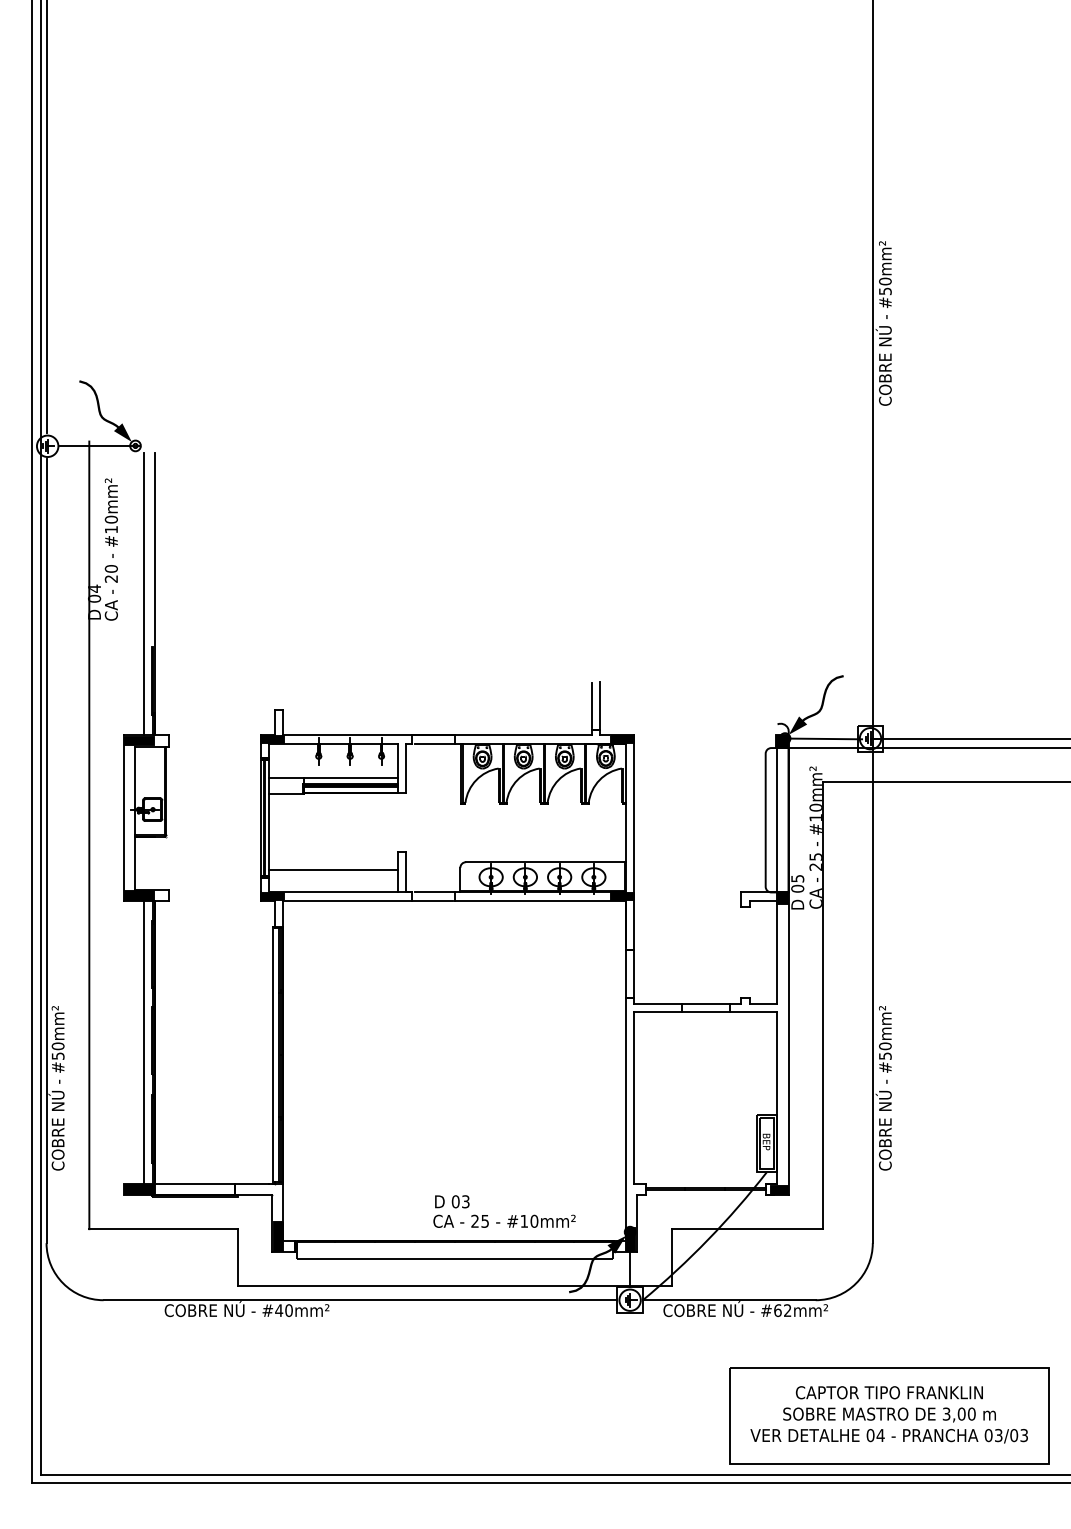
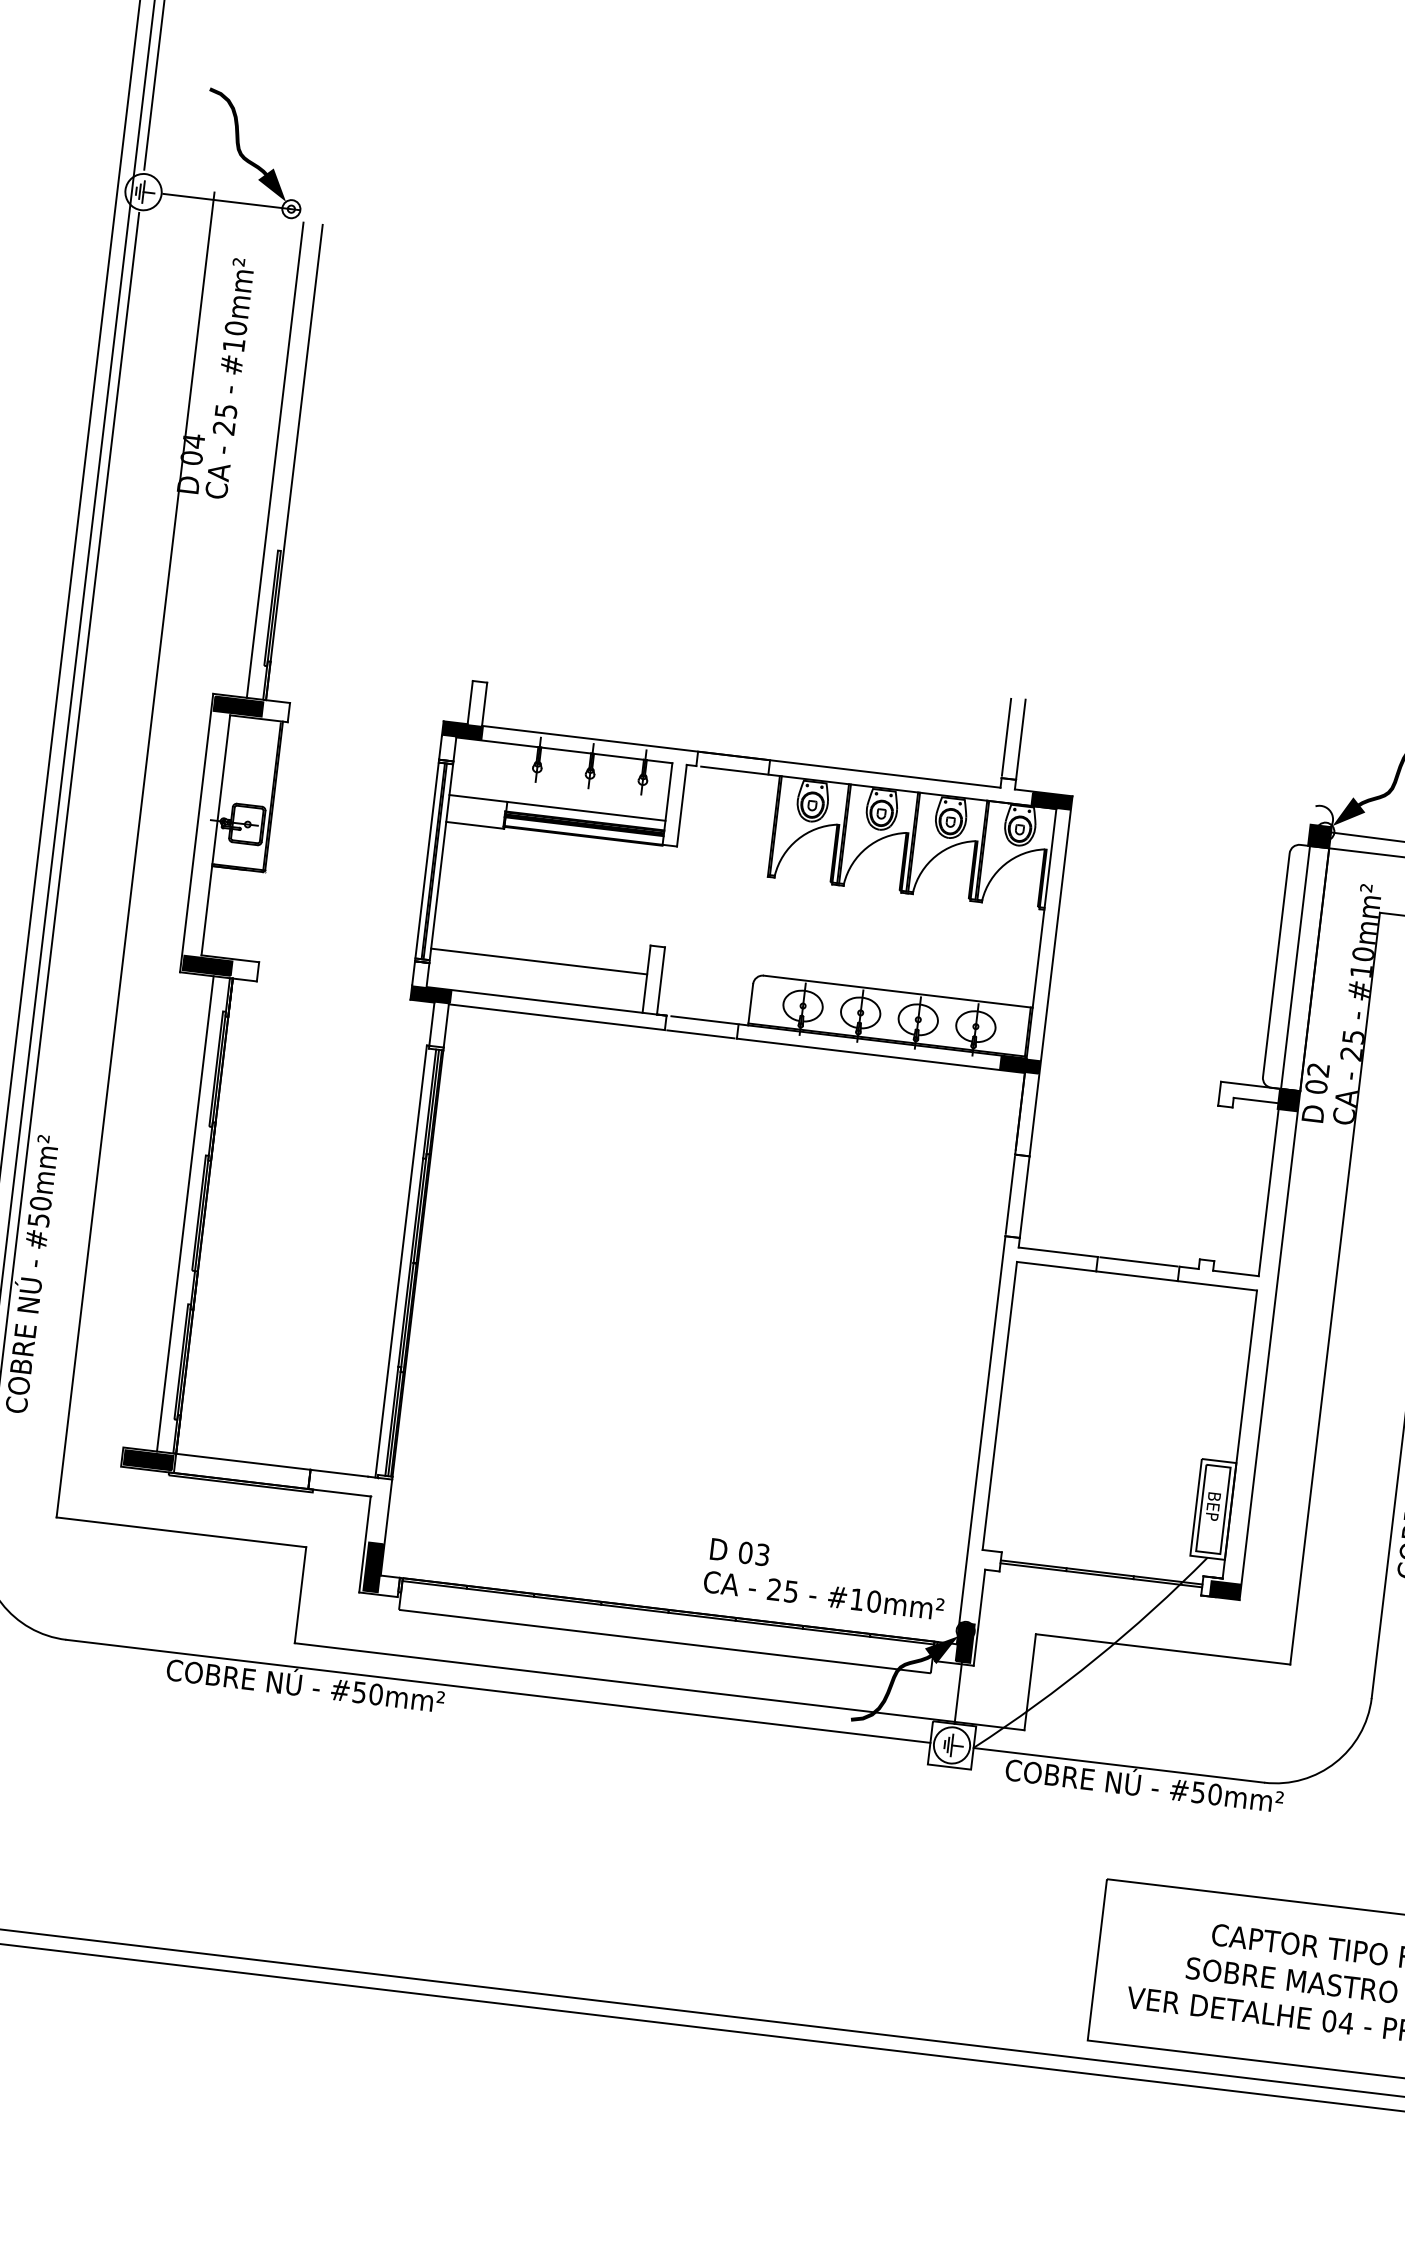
text: (110, 568) -> (224, 410), 20 -> 25
text: (797, 878) -> (1318, 1069), 05 -> 02
text: (504, 1211) -> (825, 1579), moved
text: (279, 1310) -> (360, 1692), #40mm² -> #50mm²
text: (782, 1310) -> (1206, 1793), #62mm² -> #50mm²

